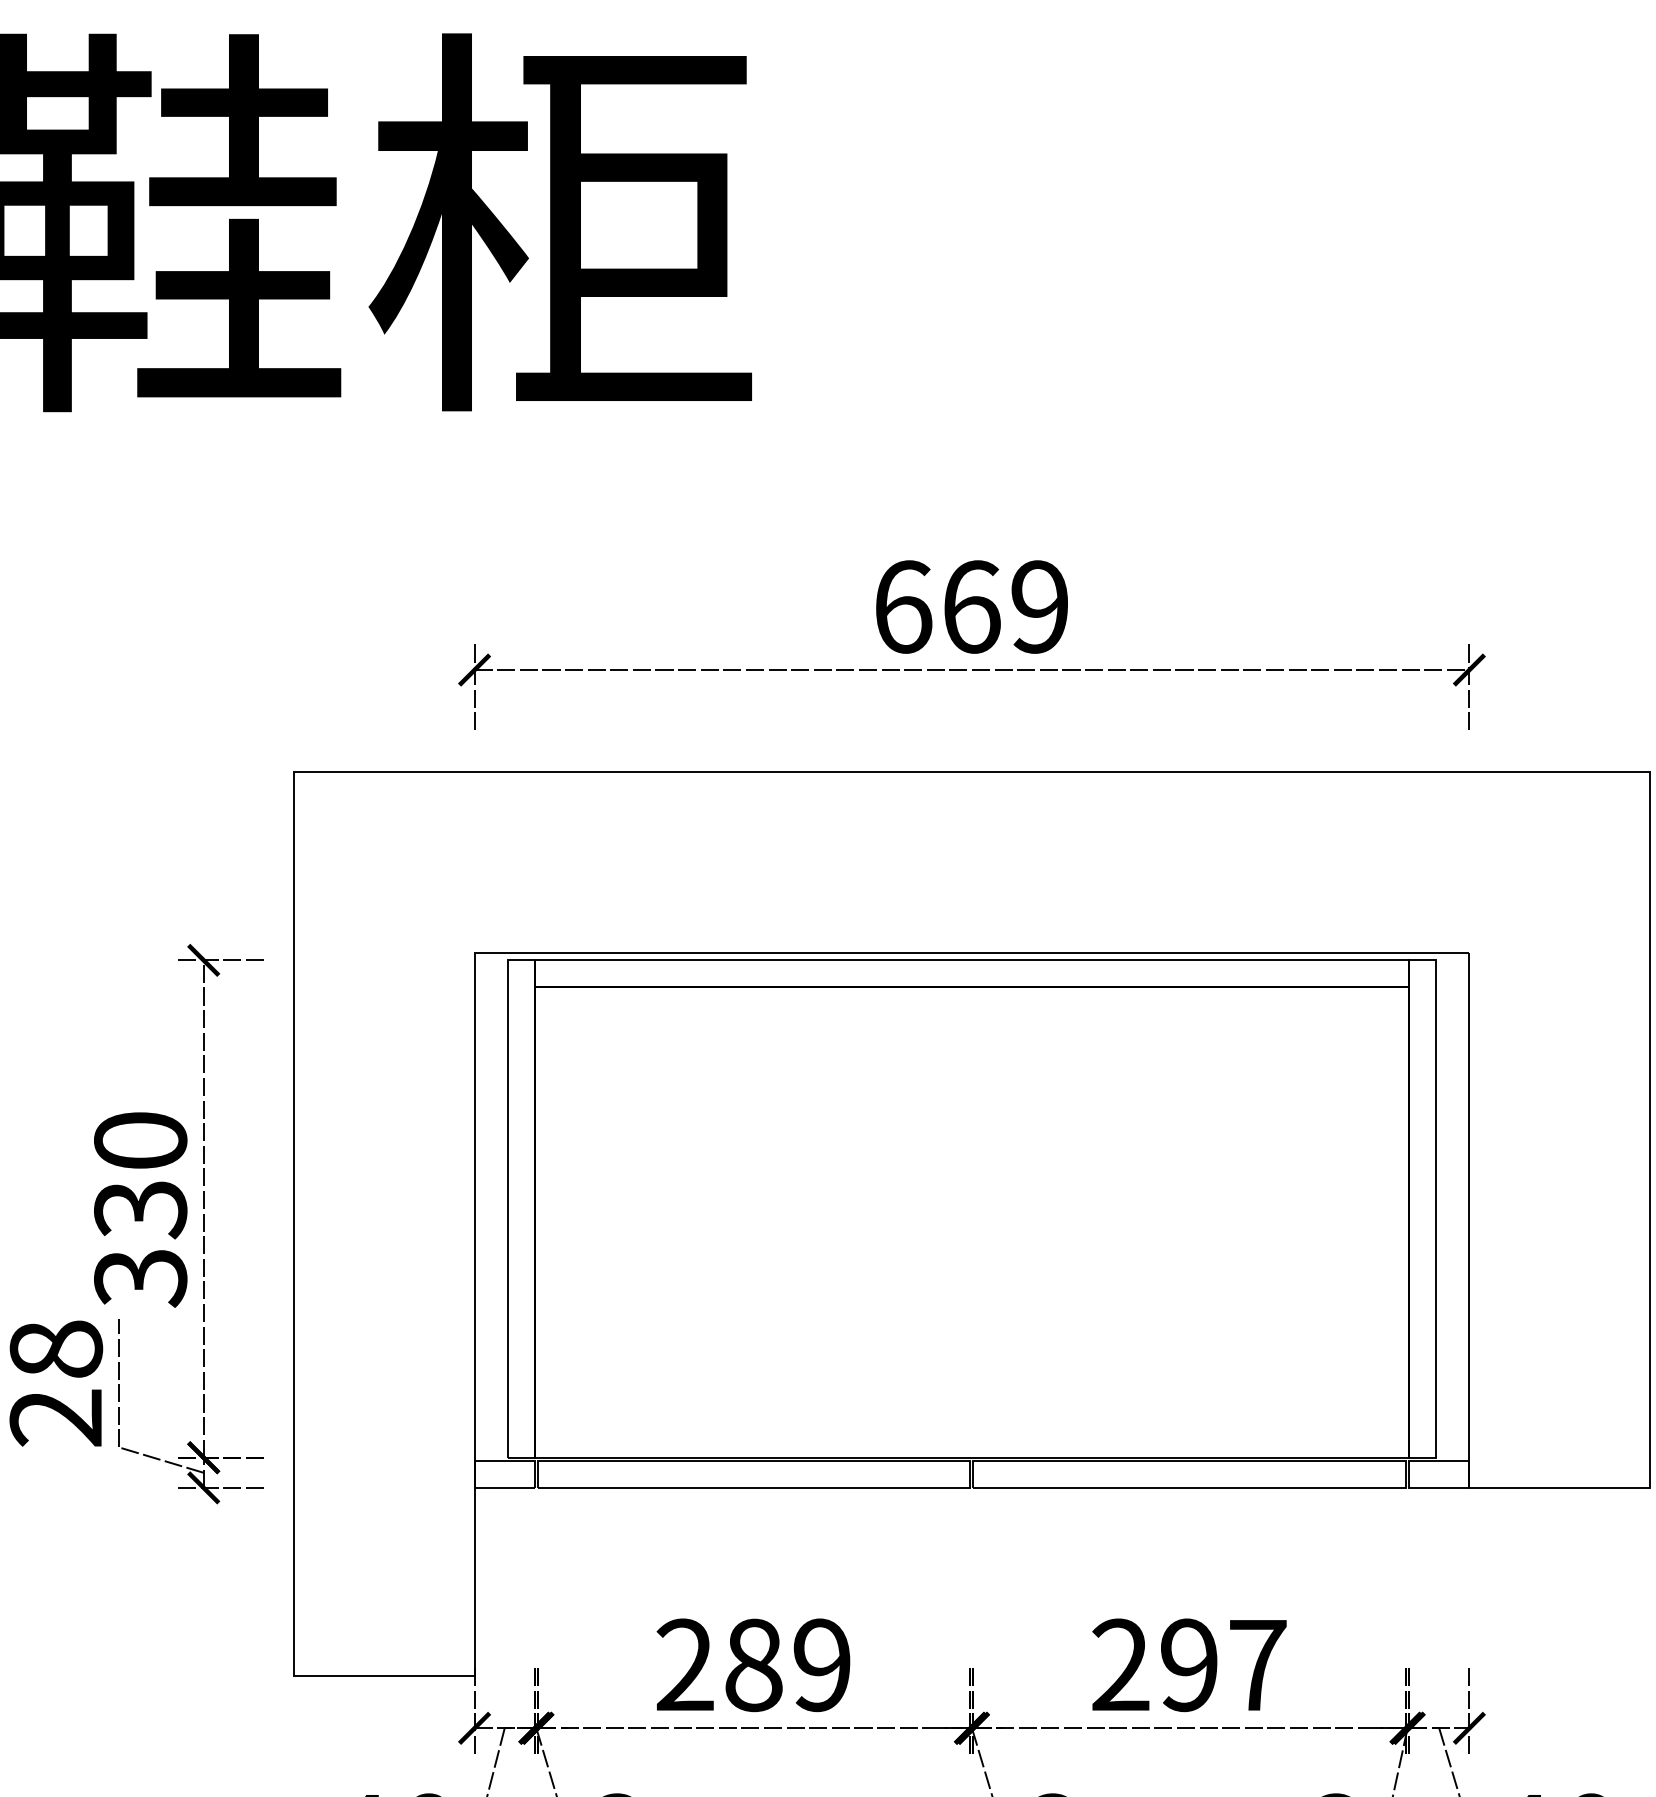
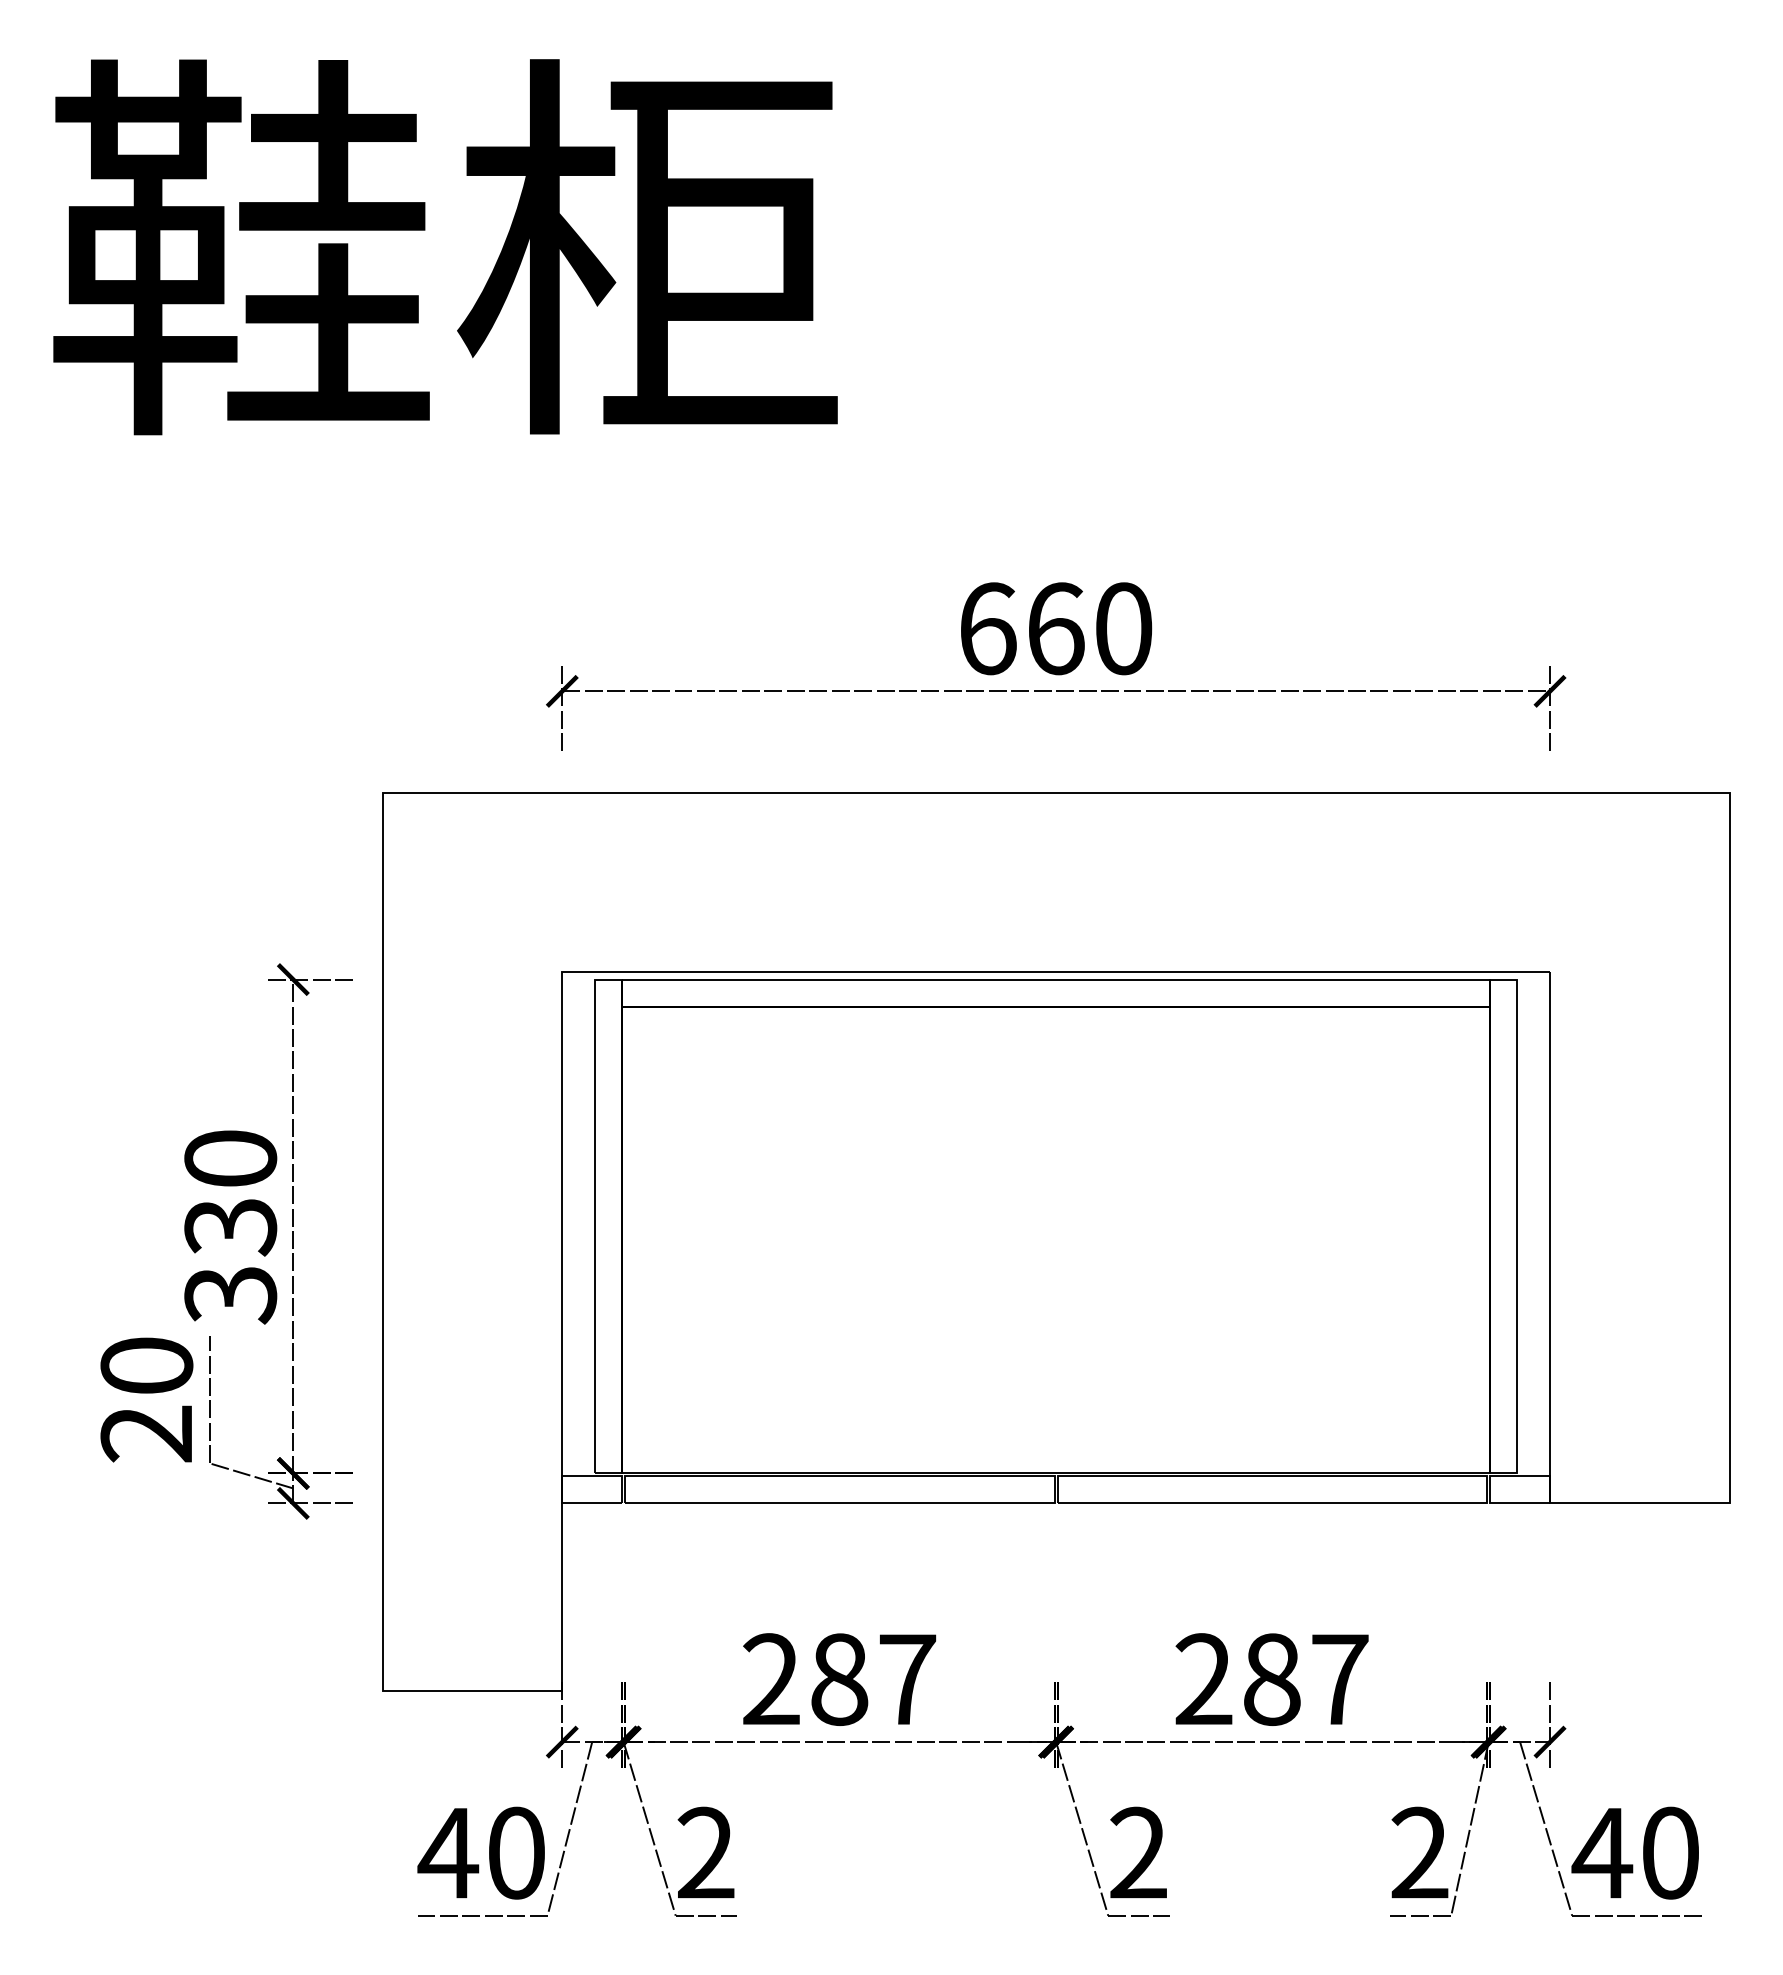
text: (1039, 606) -> (1123, 628), 669 -> 660
text: (55, 1348) -> (146, 1365), 28 -> 20
text: (822, 1665) -> (907, 1679), 289 -> 287
text: (1188, 1665) -> (1271, 1679), 297 -> 287

